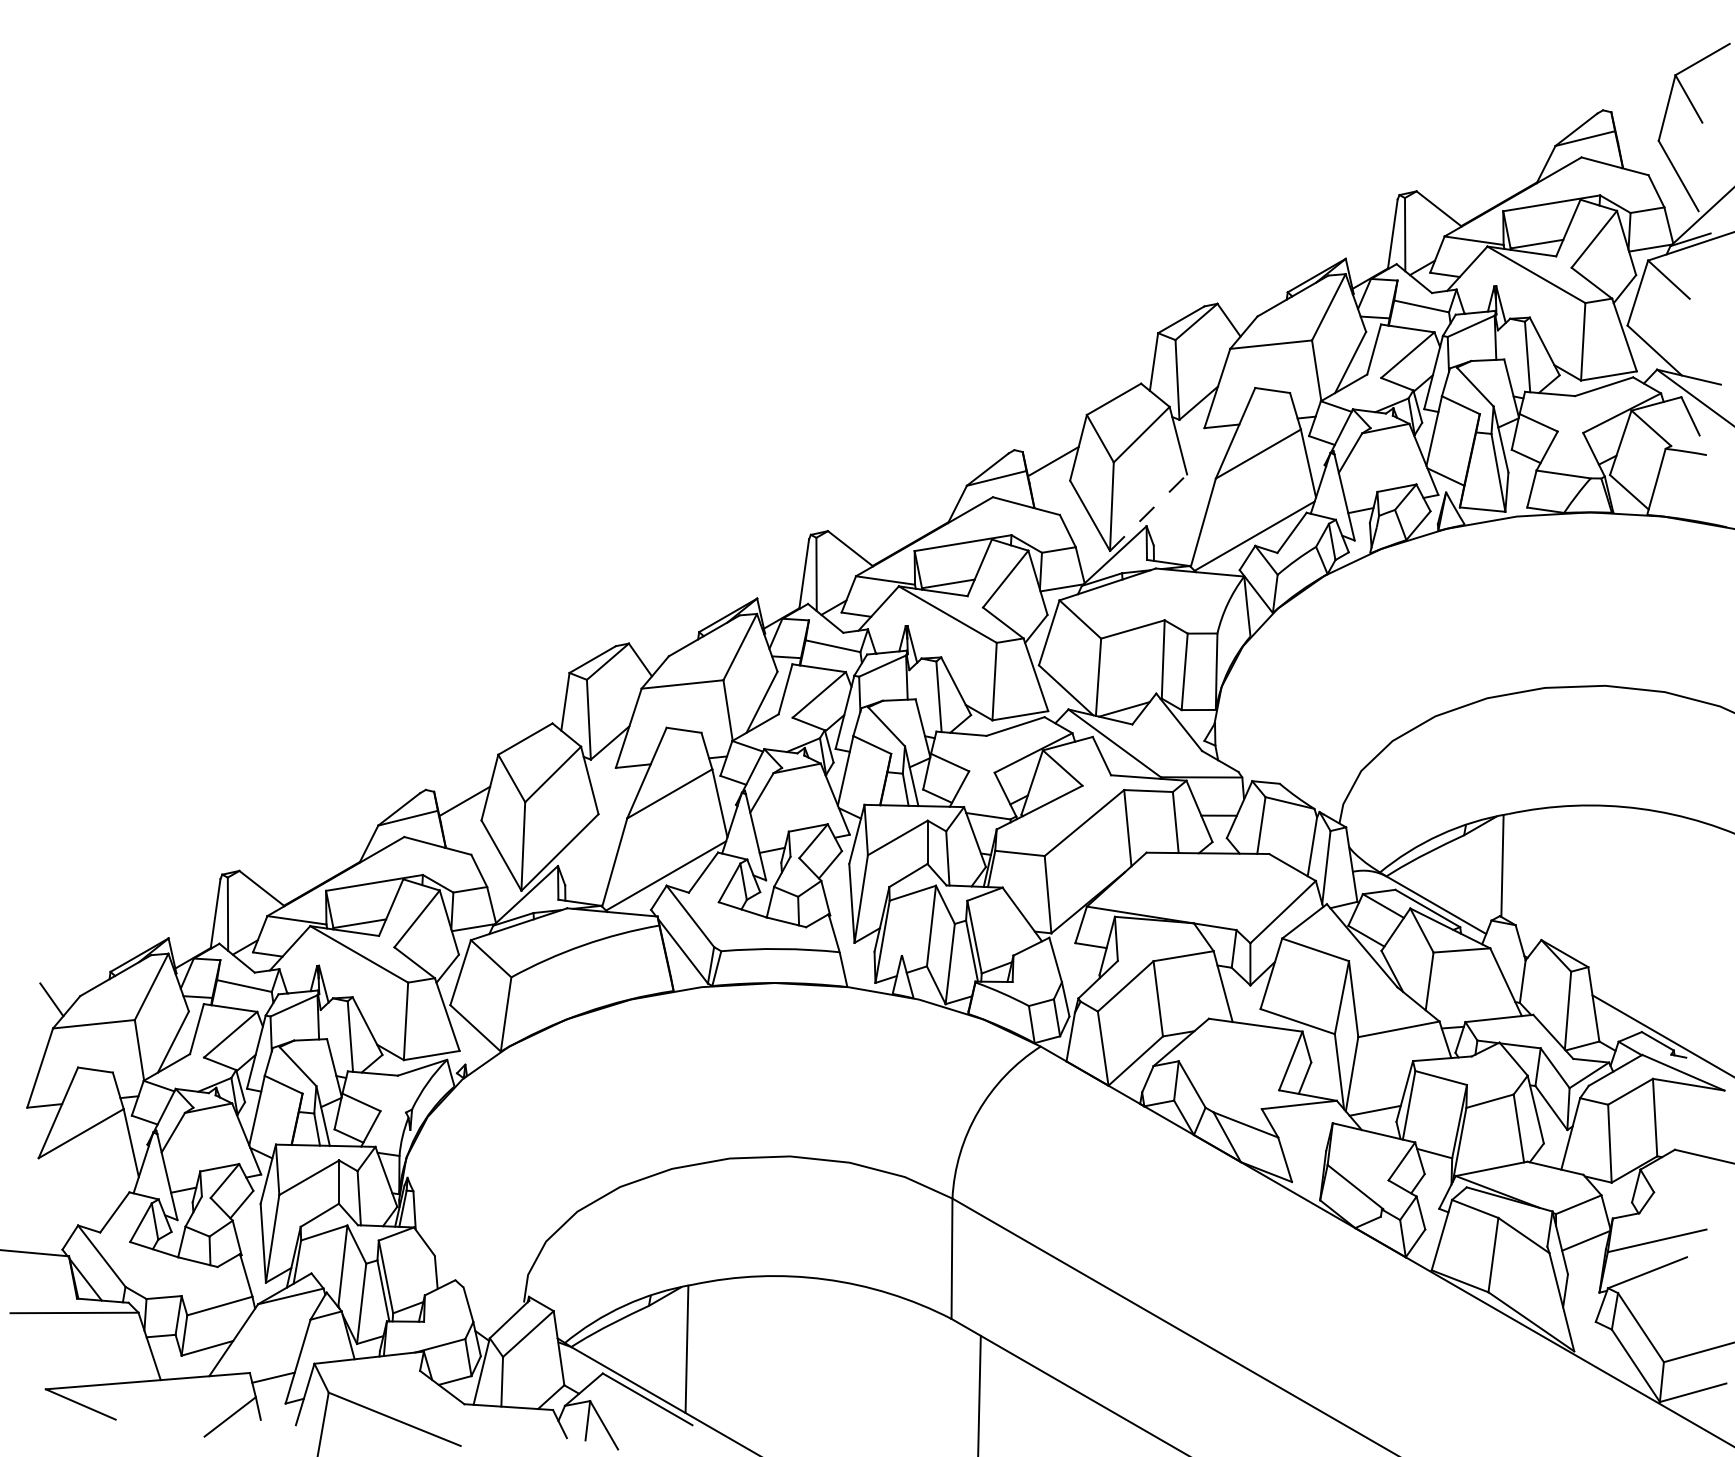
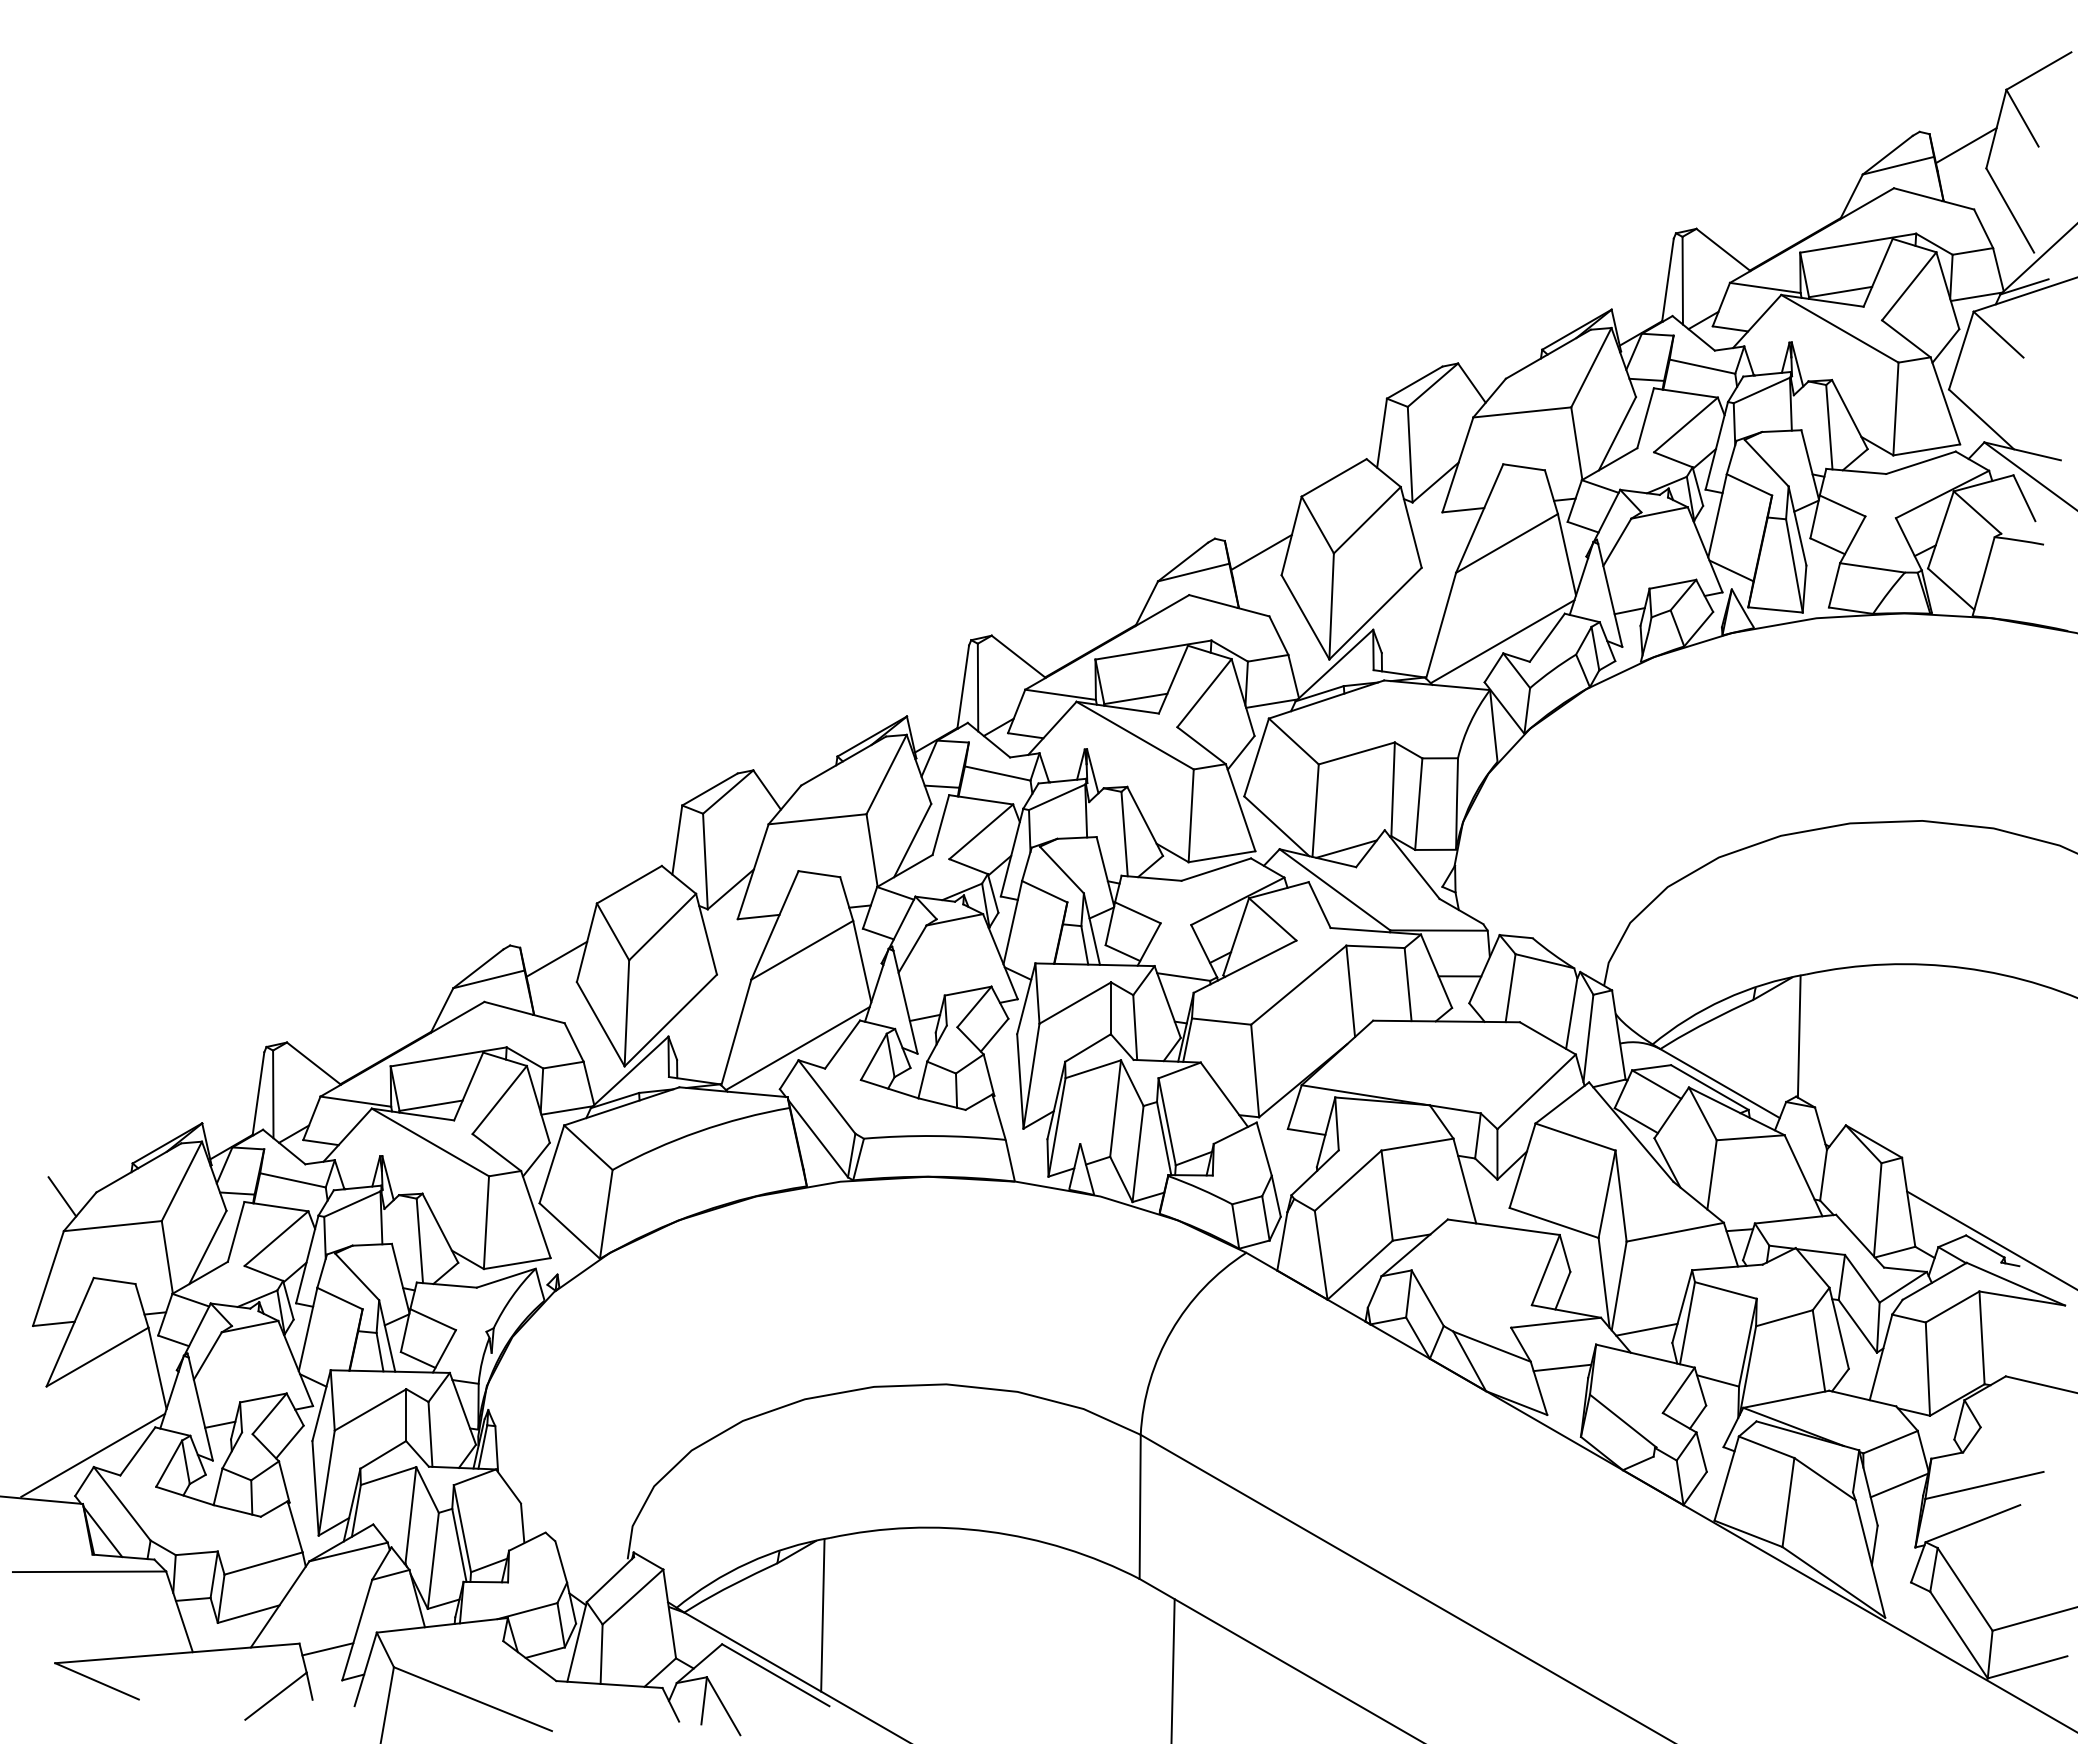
line: (1641, 121) -> (1965, 145), added
line: (1148, 512) -> (1375, 613), dashed -> solid
line: (1304, 1142) -> (1562, 1367), added
line: (77, 1215) -> (93, 1454), added

